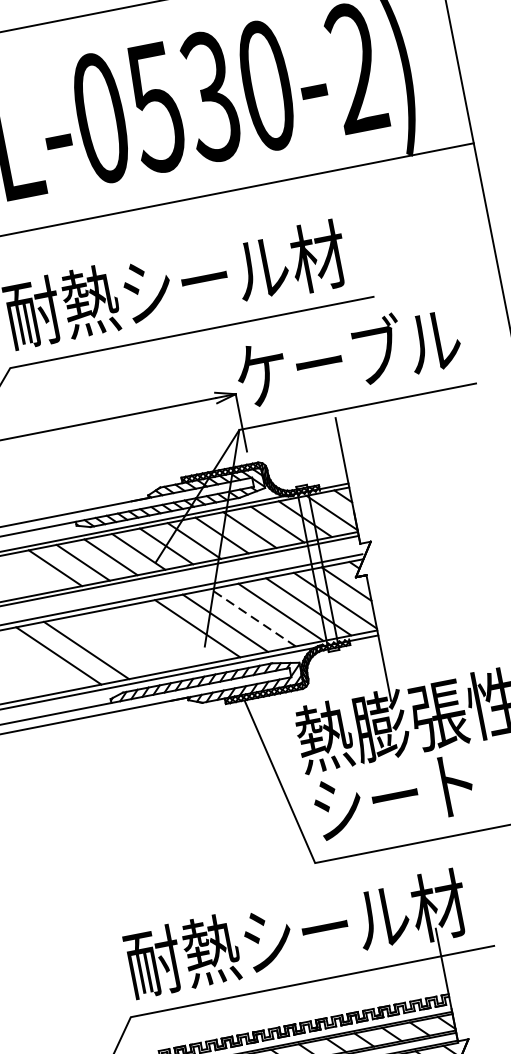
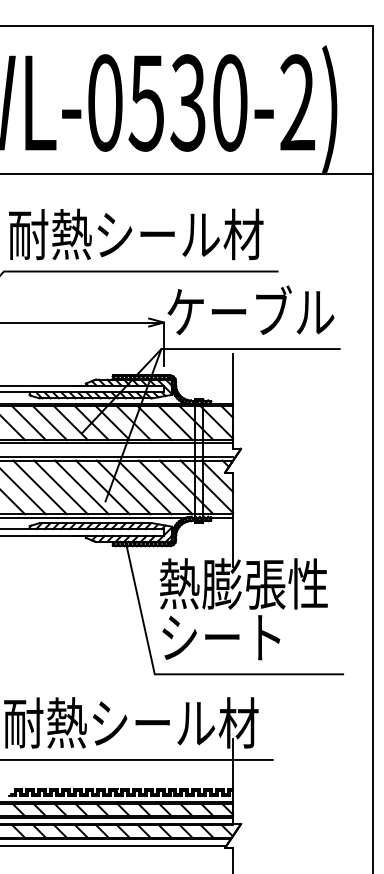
line: (252, 617) -> (144, 487), dashed -> solid
line: (169, 634) -> (81, 487), added
line: (141, 639) -> (60, 487), added
line: (113, 645) -> (39, 487), added

